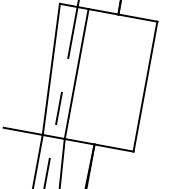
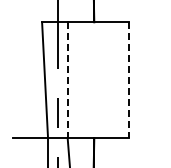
line: (76, 74) -> (67, 80), solid -> dashed
line: (145, 86) -> (129, 80), solid -> dashed

